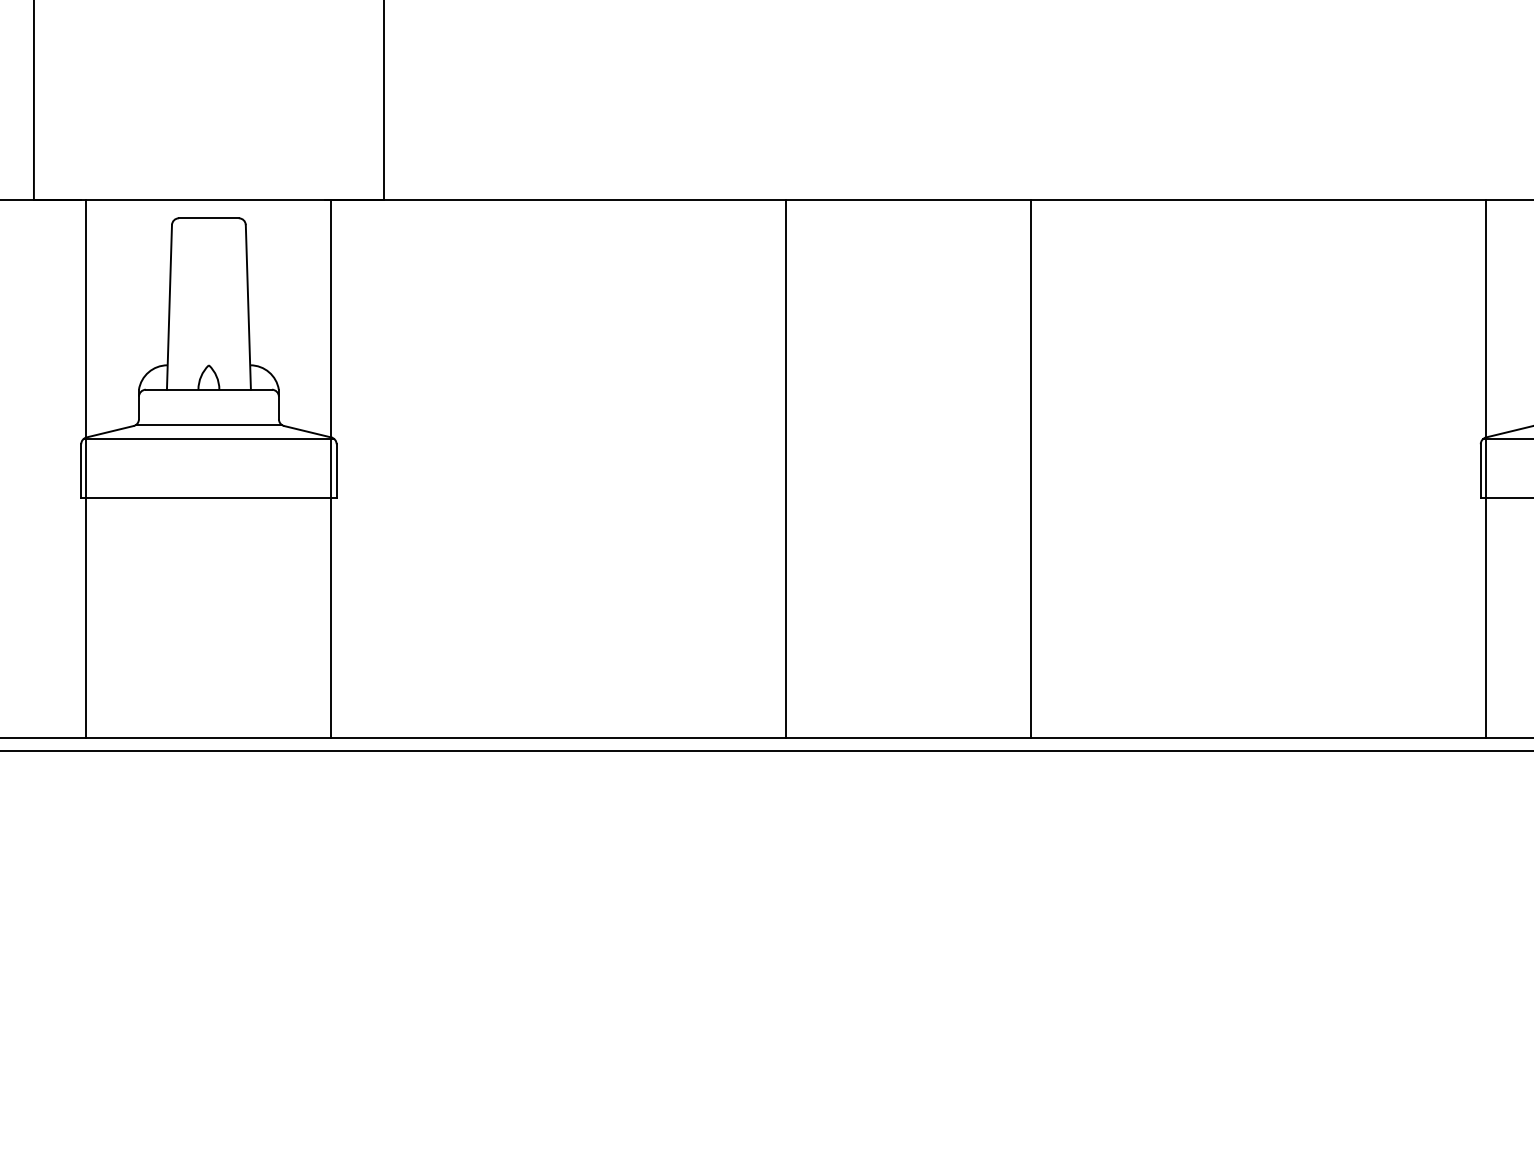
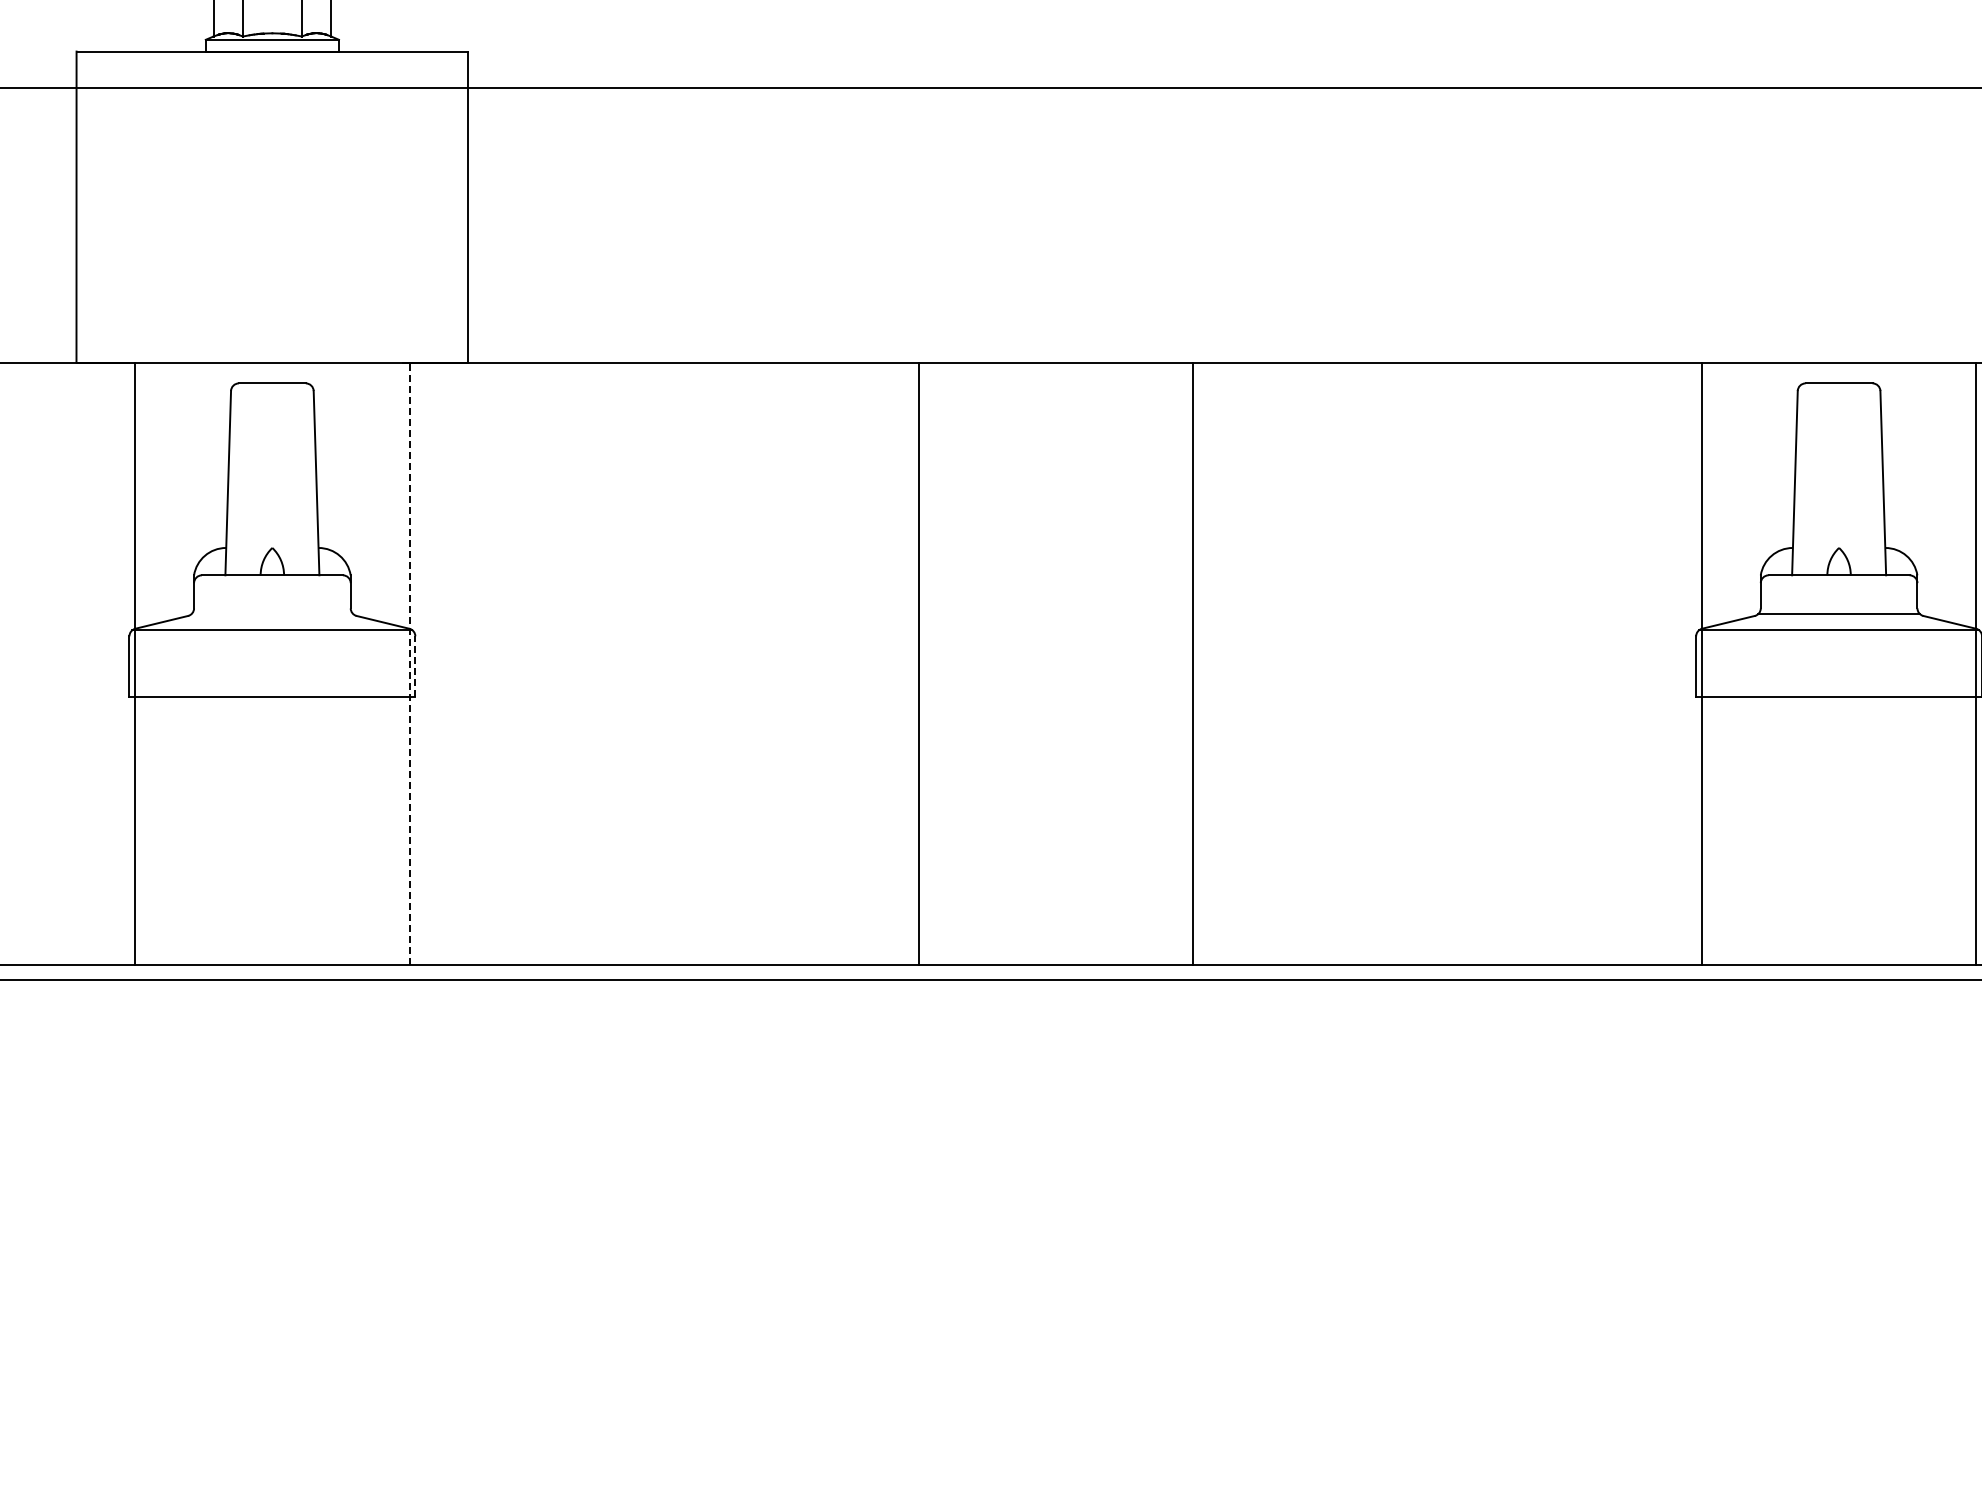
line: (209, 424) -> (272, 614), removed
line: (331, 468) -> (409, 663), solid -> dashed
line: (336, 471) -> (415, 666), solid -> dashed

